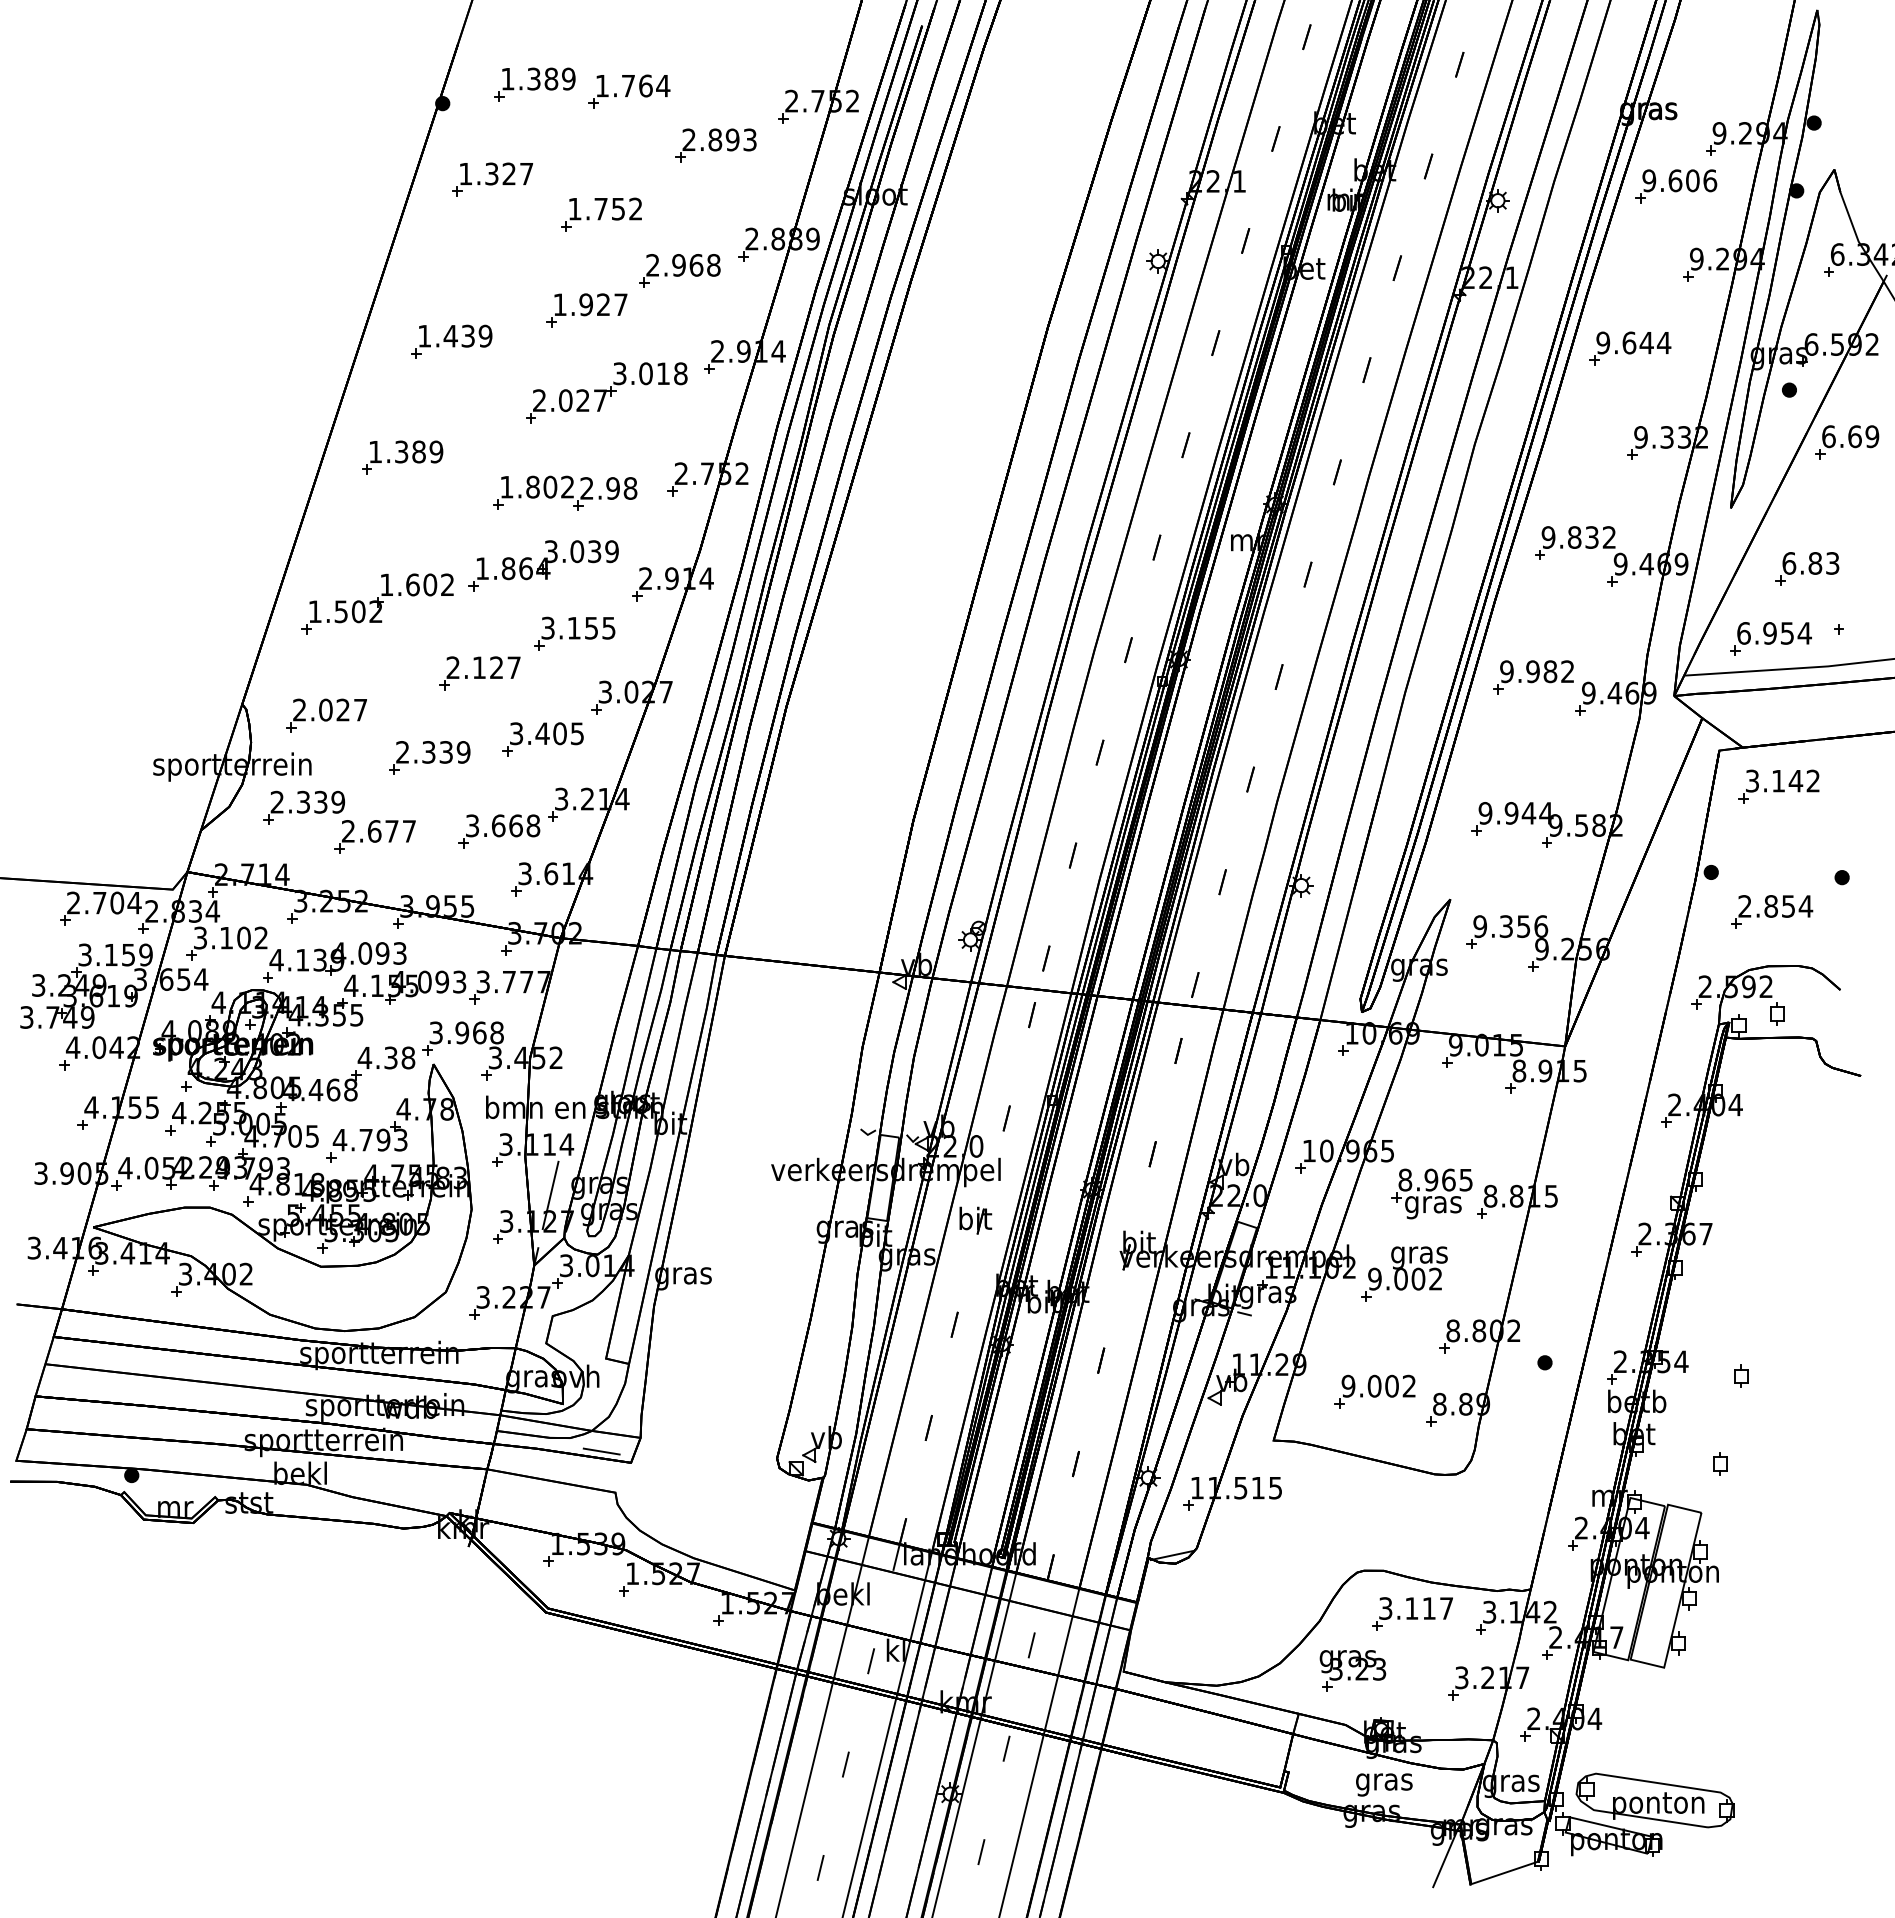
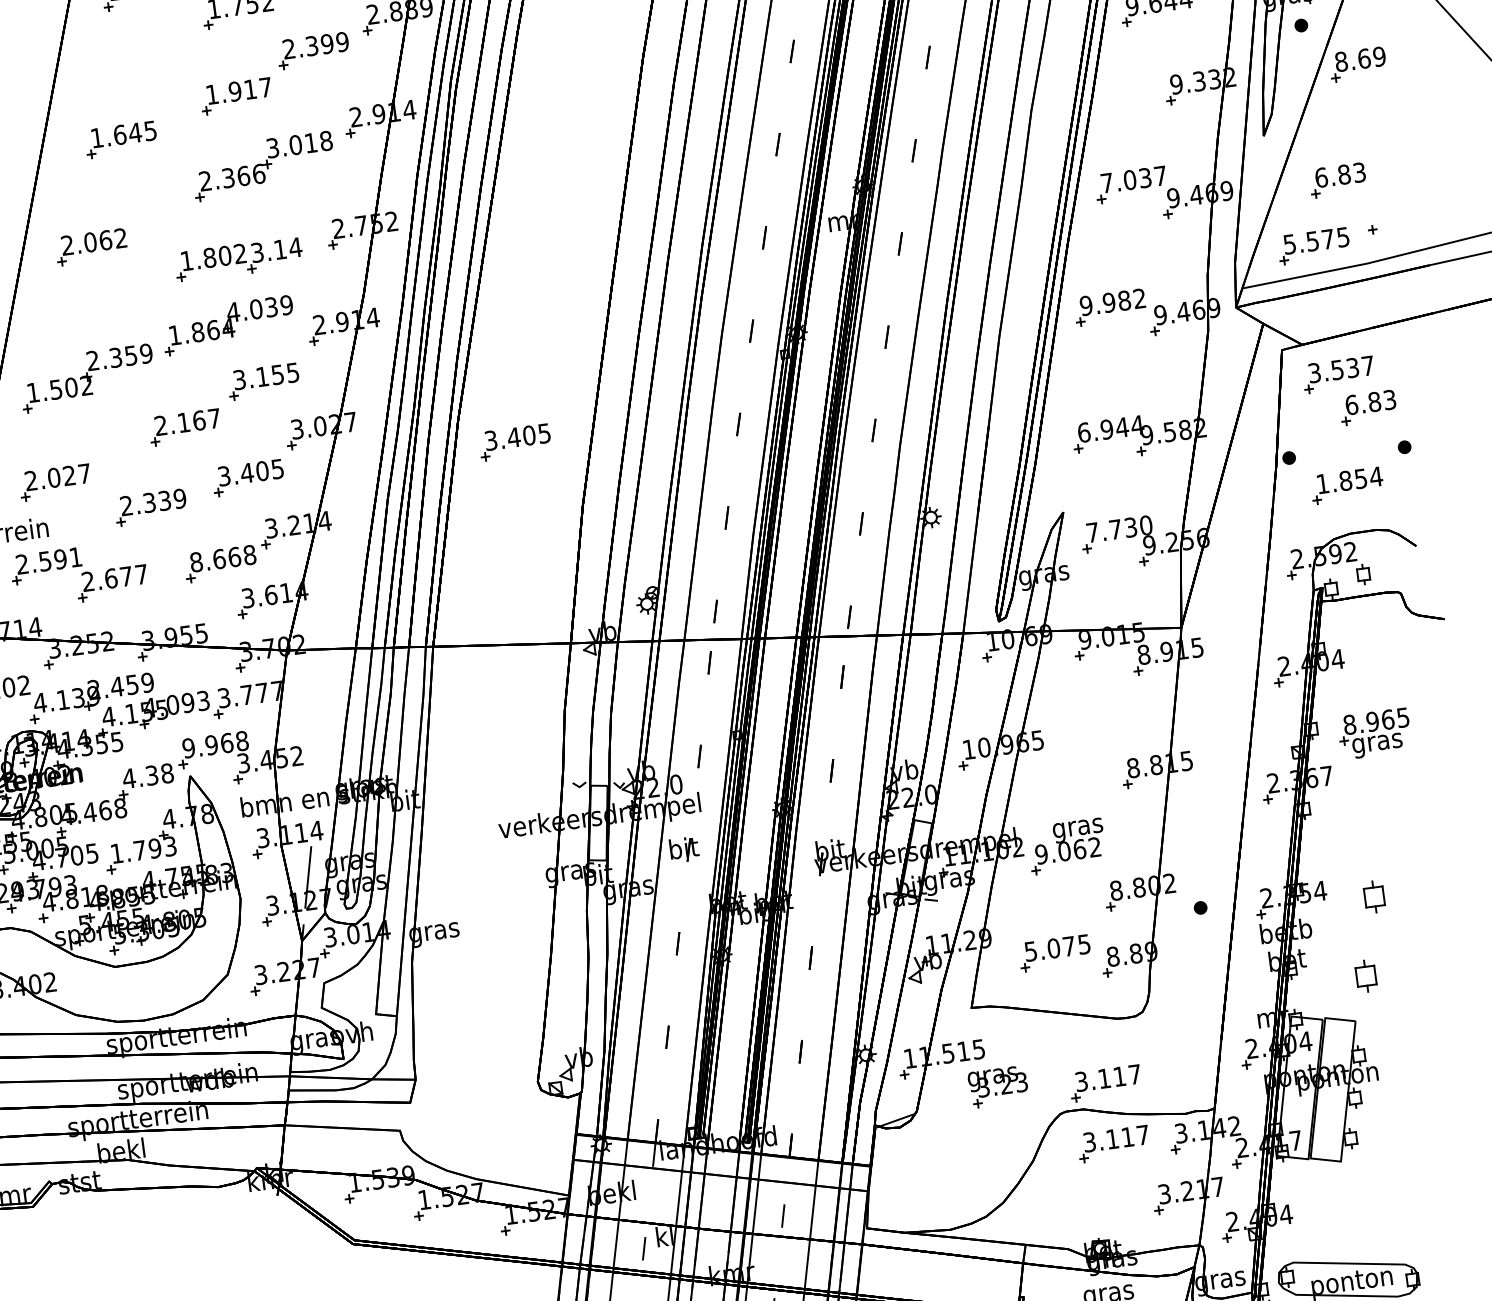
text: (696, 265) -> (327, 44), 2.968 -> 2.399
text: (603, 304) -> (250, 89), 1.927 -> 1.917
text: (467, 335) -> (134, 132), 1.439 -> 1.645
text: (583, 400) -> (244, 175), 2.027 -> 2.366
text: (1828, 436) -> (1341, 61), 6.69 -> 8.69
text: (406, 451) -> (94, 241), 1.389 -> 2.062
text: (608, 488) -> (276, 250), 2.98 -> 3.14
text: (1578, 537) -> (1133, 179), 9.832 -> 7.037
text: (550, 551) -> (232, 312), 3.039 -> 4.039
text: (417, 584) -> (119, 356), 1.602 -> 2.359
text: (1774, 633) -> (1316, 240), 6.954 -> 5.575
text: (496, 667) -> (198, 420), 2.127 -> 2.167
part: (846, 739) -> (514, 442), added
text: (1795, 780) -> (1352, 367), 3.142 -> 3.537
text: (321, 801) -> (61, 558), 2.339 -> 2.591
text: (1485, 813) -> (1084, 432), 9.944 -> 6.944
text: (472, 825) -> (196, 561), 3.668 -> 8.668
part: (1807, 827) -> (1368, 407), added
text: (1744, 906) -> (1322, 484), 2.854 -> 1.854
text: (1510, 926) -> (1119, 529), 9.356 -> 7.730
text: (369, 953) -> (120, 686), 4.093 -> 2.459
text: (435, 1032) -> (188, 747), 3.968 -> 9.968
text: (339, 1140) -> (116, 853), 4.793 -> 1.793
part: (1431, 1193) -> (1374, 733), moved
text: (1418, 1278) -> (1079, 848), 9.002 -> 9.062
part: (1741, 1375) -> (1374, 896), size x1.6
text: (1378, 1385) -> (1057, 947), 9.002 -> 5.075
line: (601, 1451) -> (382, 1096), removed
part: (1720, 1463) -> (1366, 975), size x1.6
part: (1412, 1544) -> (1105, 1082), added
part: (1352, 1670) -> (998, 1086), moved

